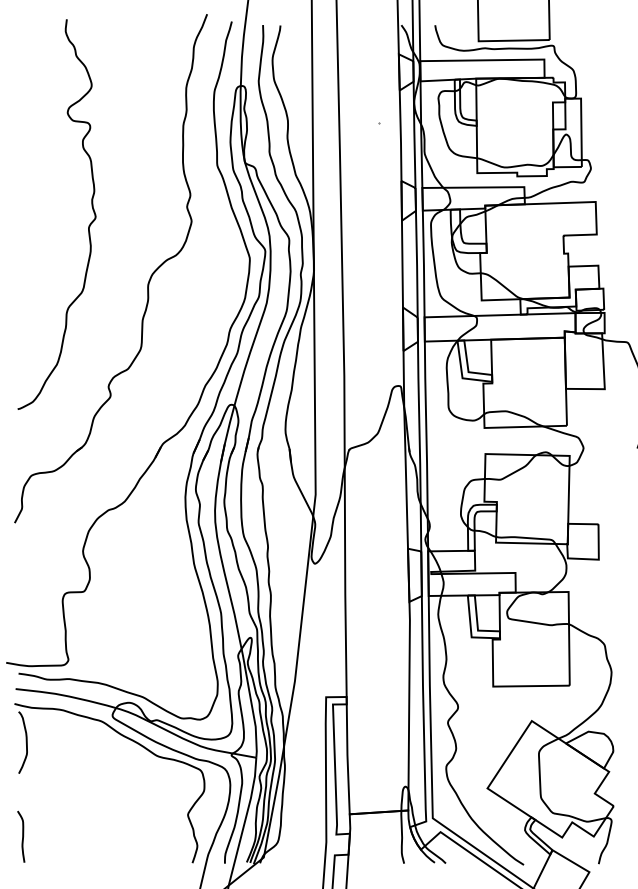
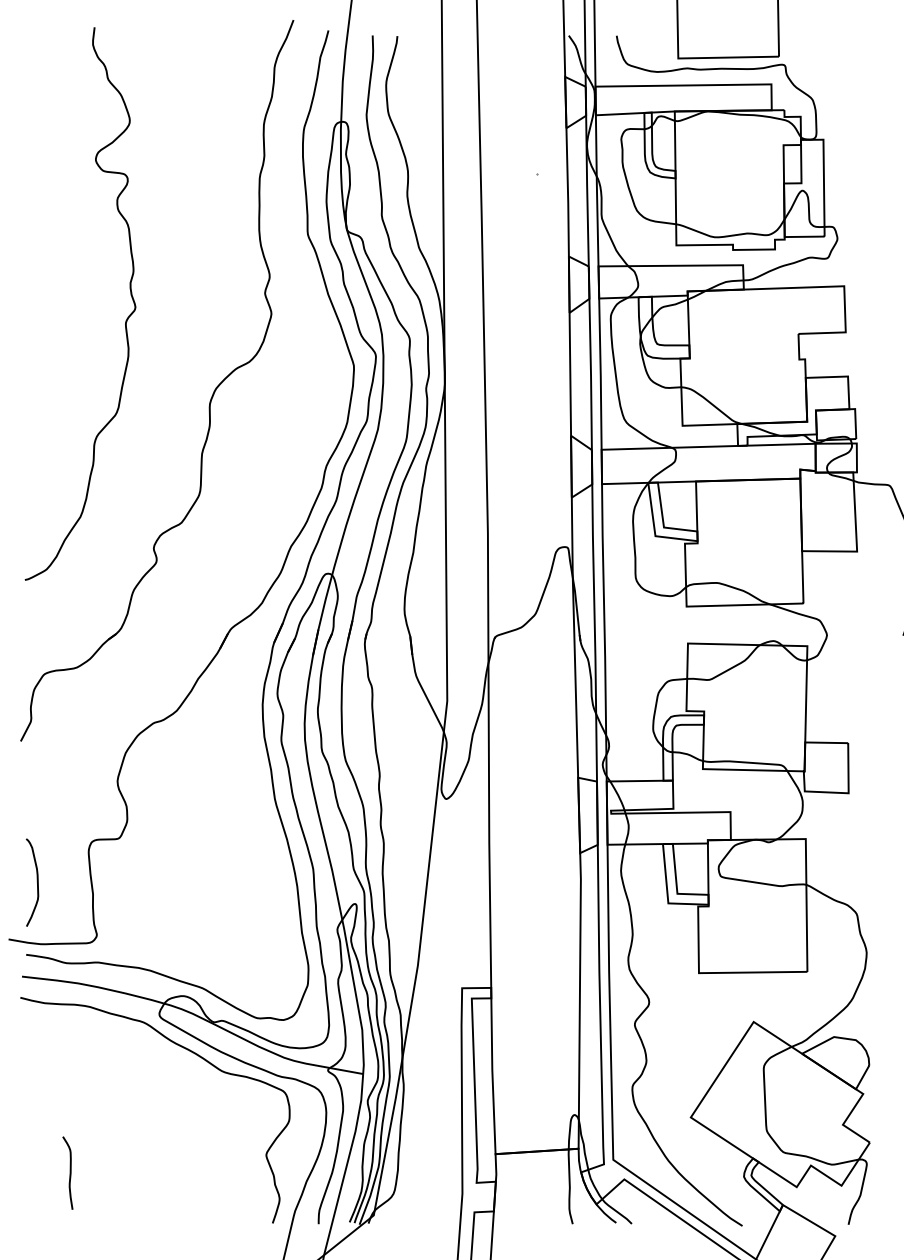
curve: (25, 741) -> (36, 881), moved
curve: (22, 836) -> (69, 1172), moved

